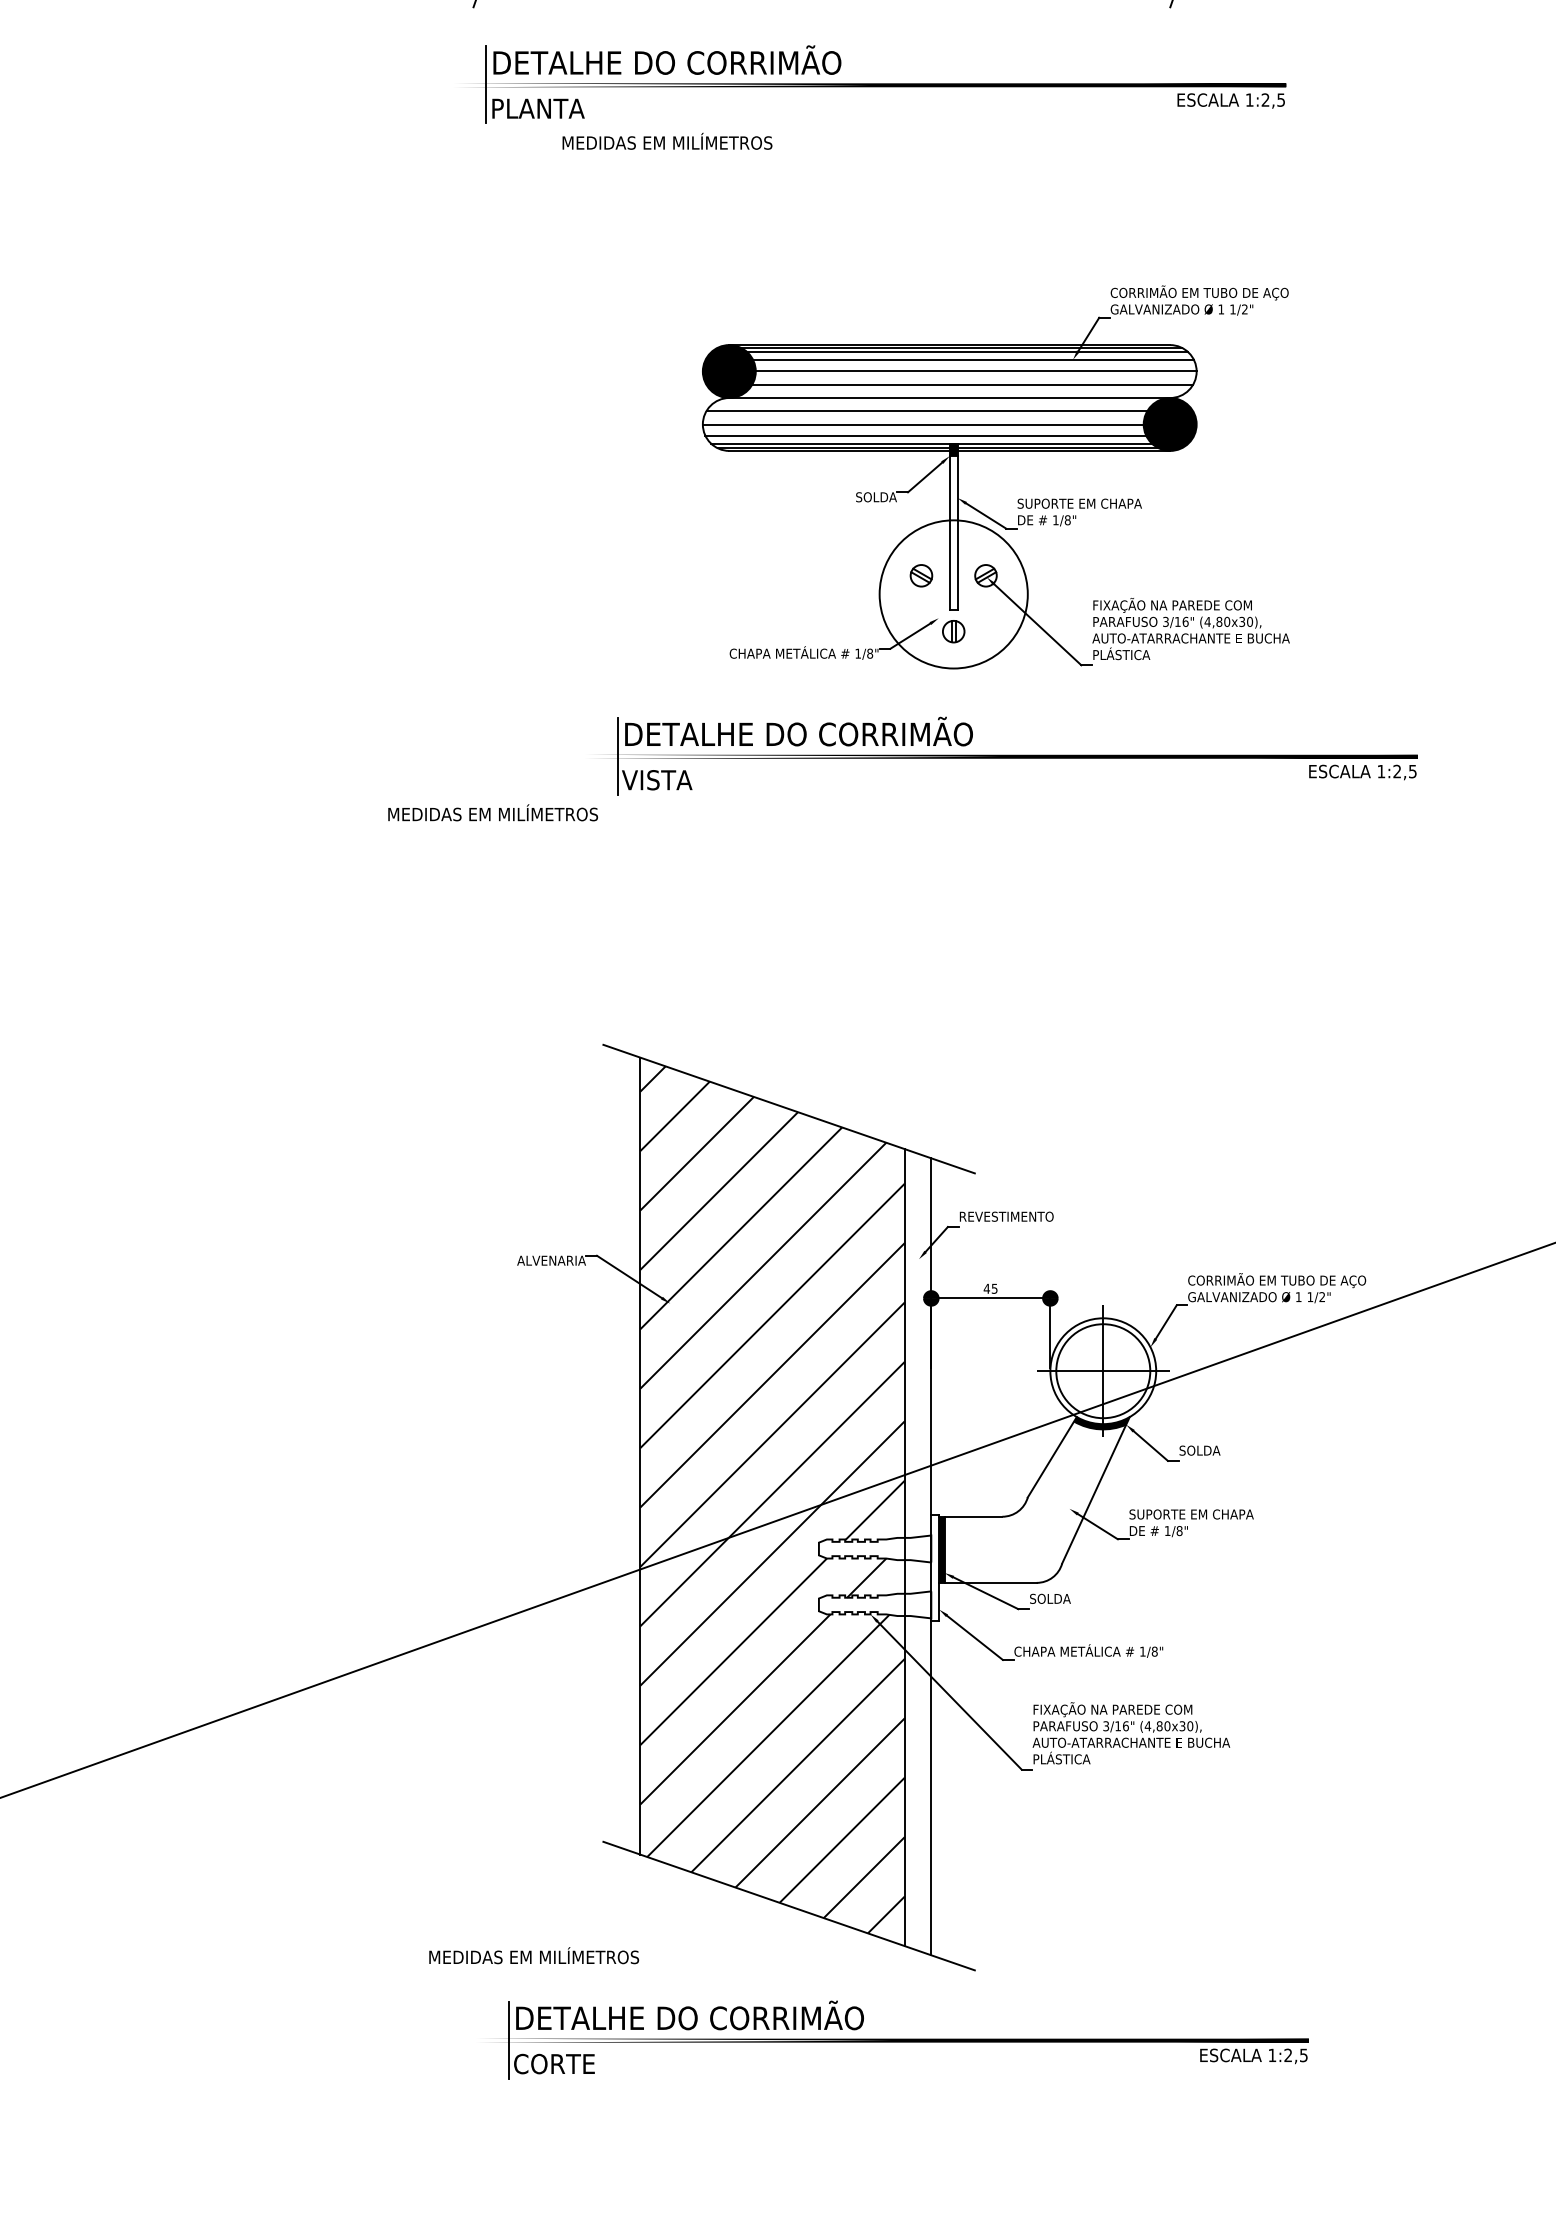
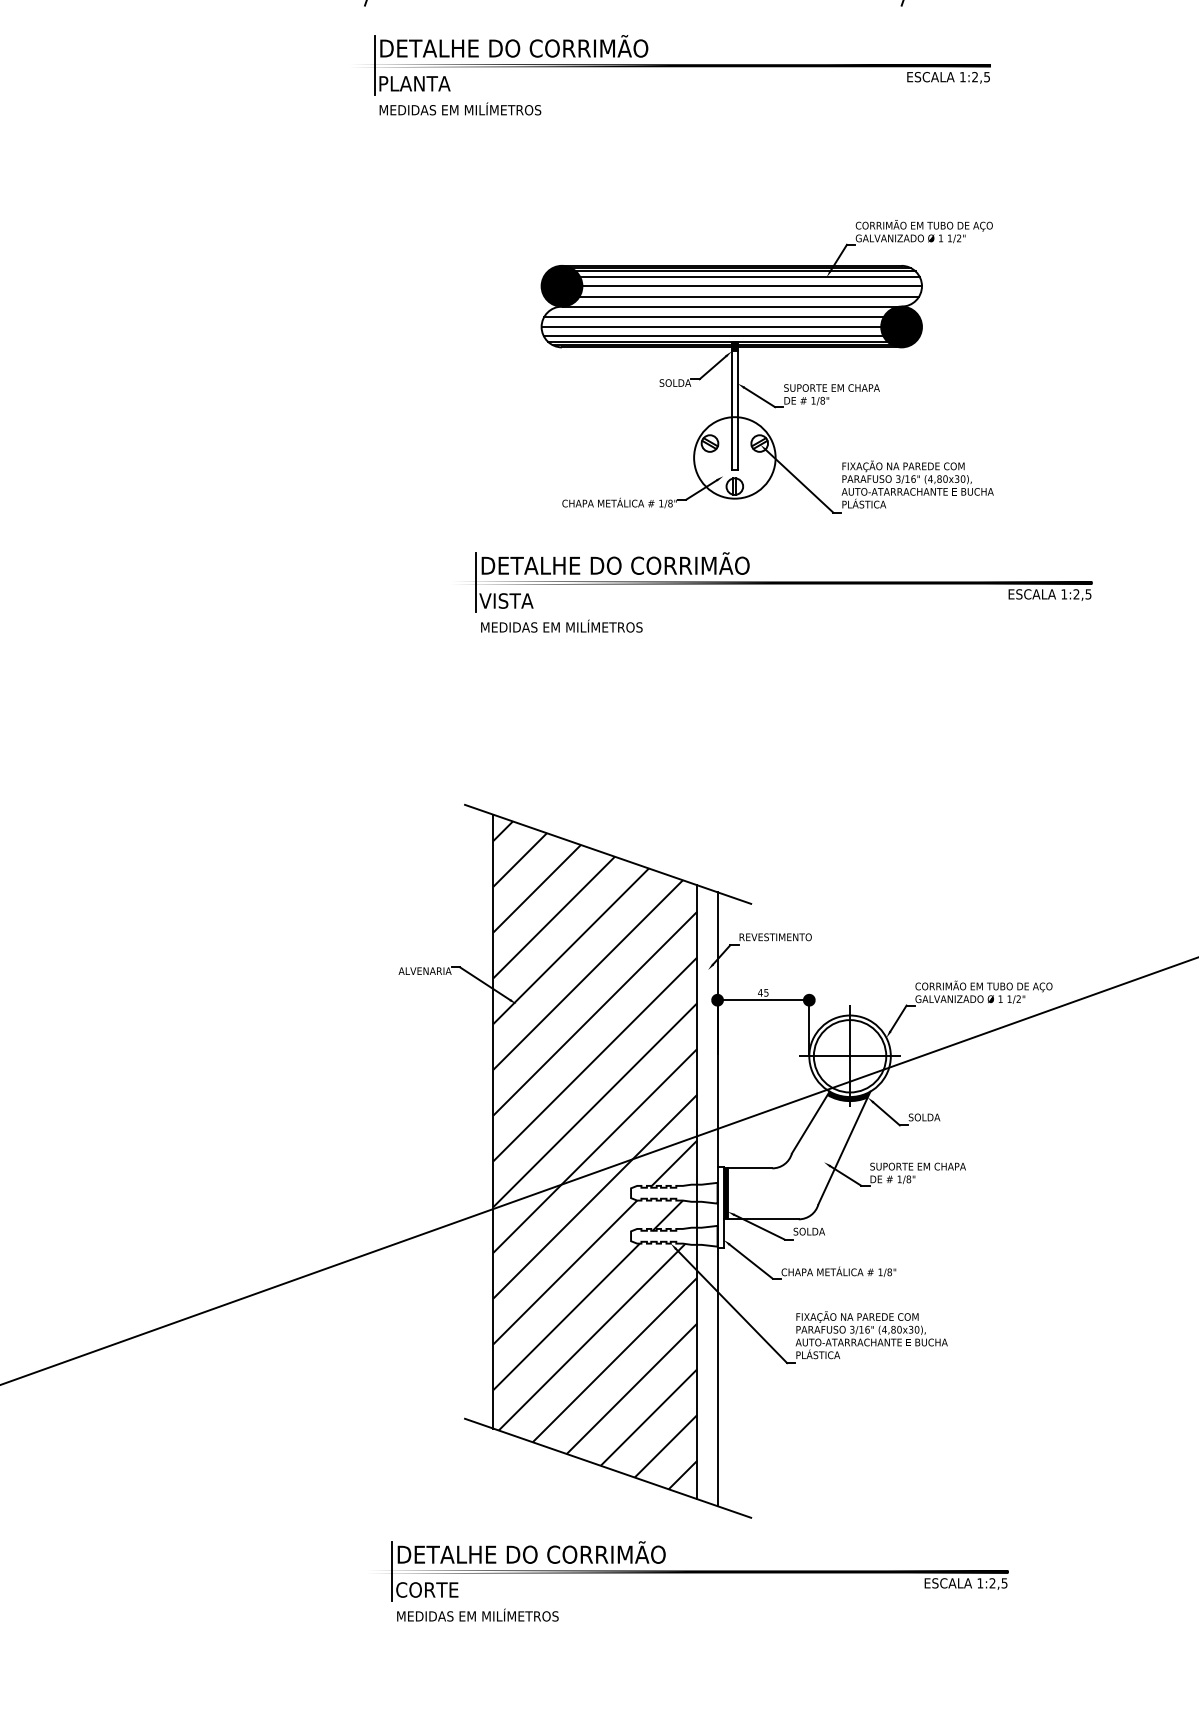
text: (667, 140) -> (460, 108), moved
circle: (953, 594) -> (734, 457), size x0.71
text: (493, 812) -> (562, 625), moved
text: (534, 1955) -> (478, 1614), moved

